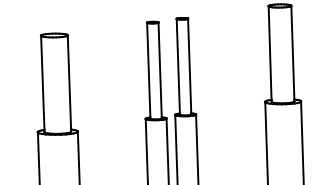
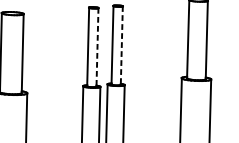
line: (189, 65) -> (121, 44), solid -> dashed
line: (160, 69) -> (97, 46), solid -> dashed

